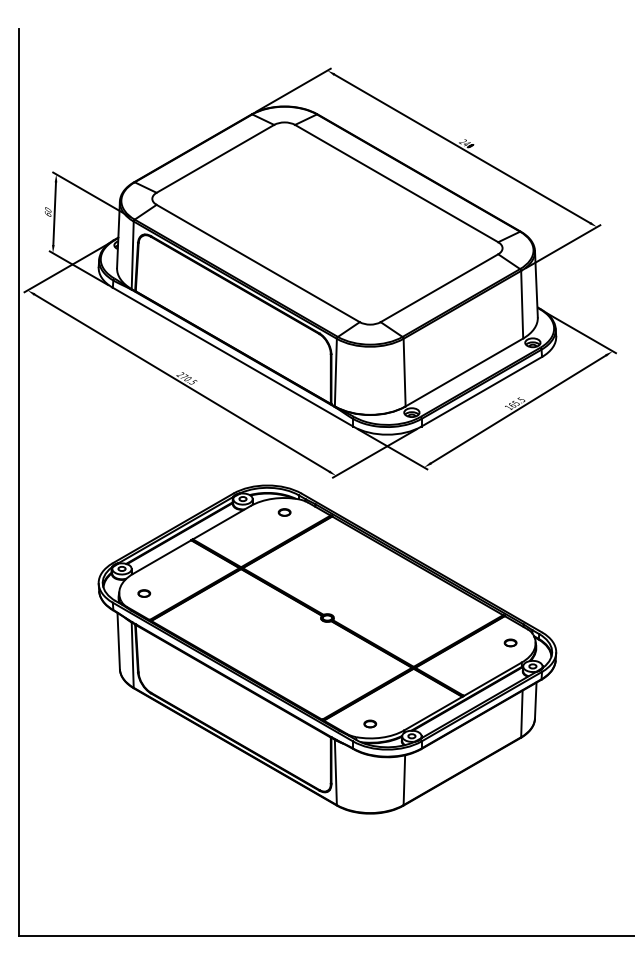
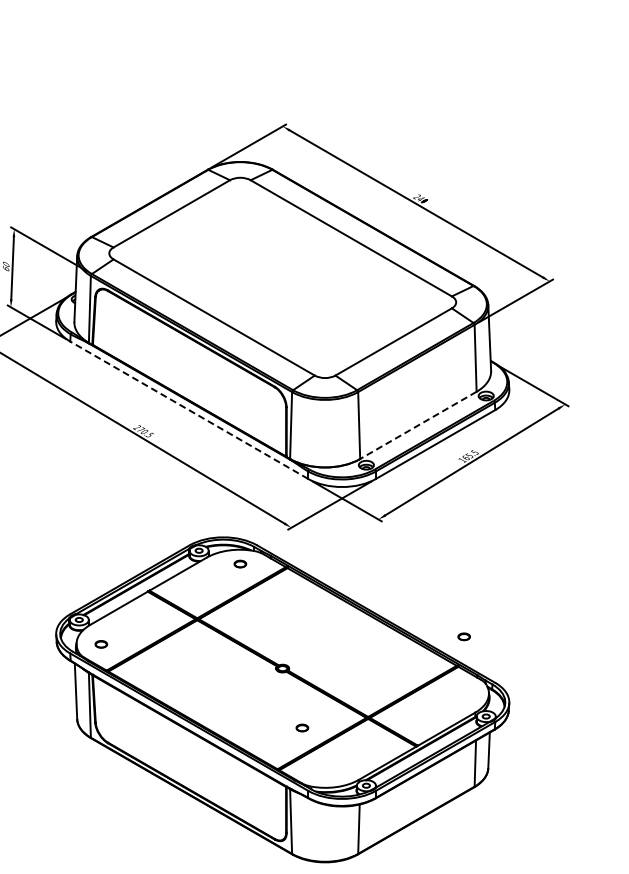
line: (233, 357) -> (189, 410), solid -> dashed
line: (464, 372) -> (418, 425), solid -> dashed
part: (510, 642) -> (464, 636), moved
part: (370, 723) -> (302, 727), moved

